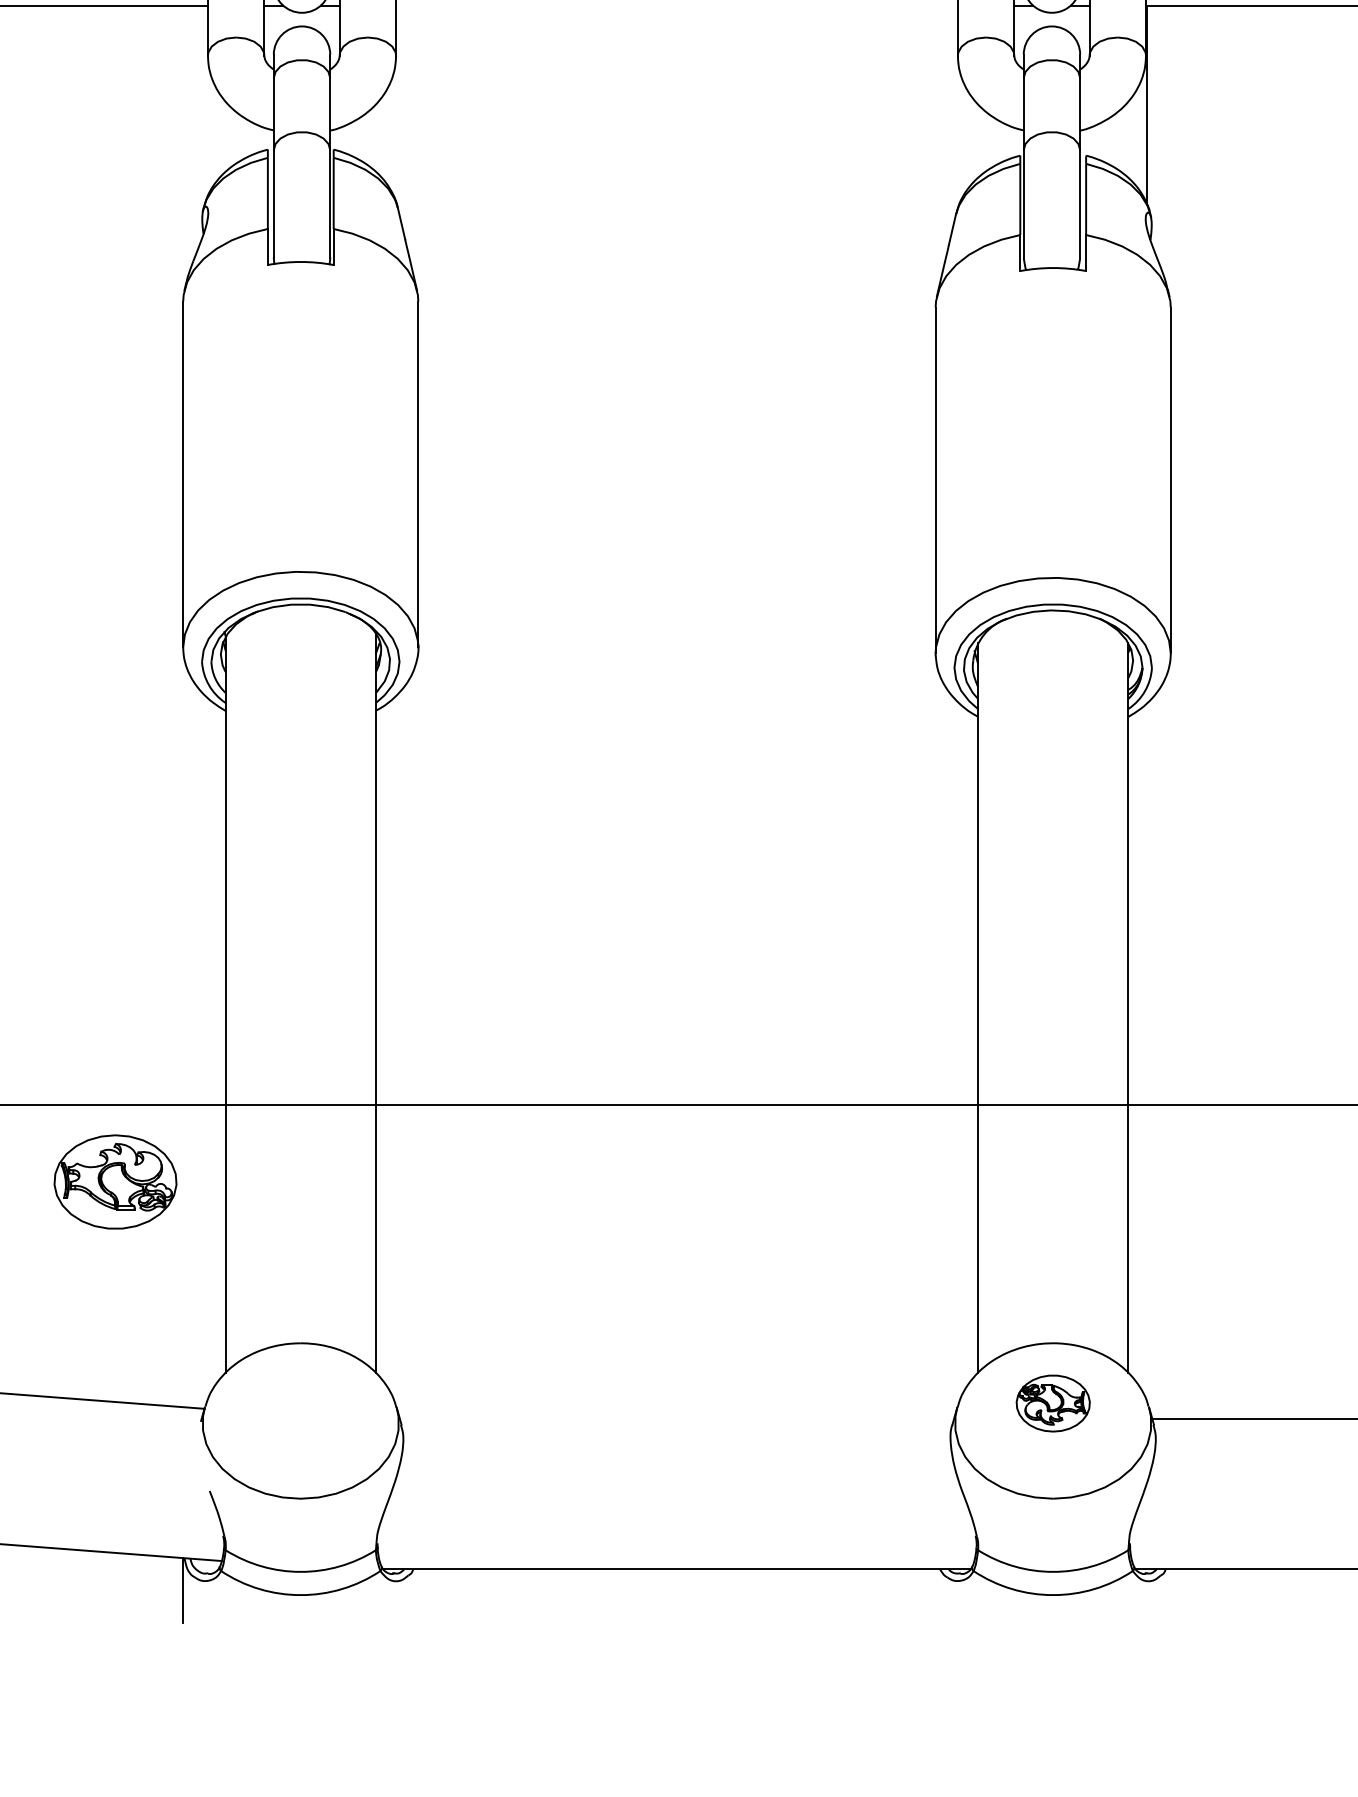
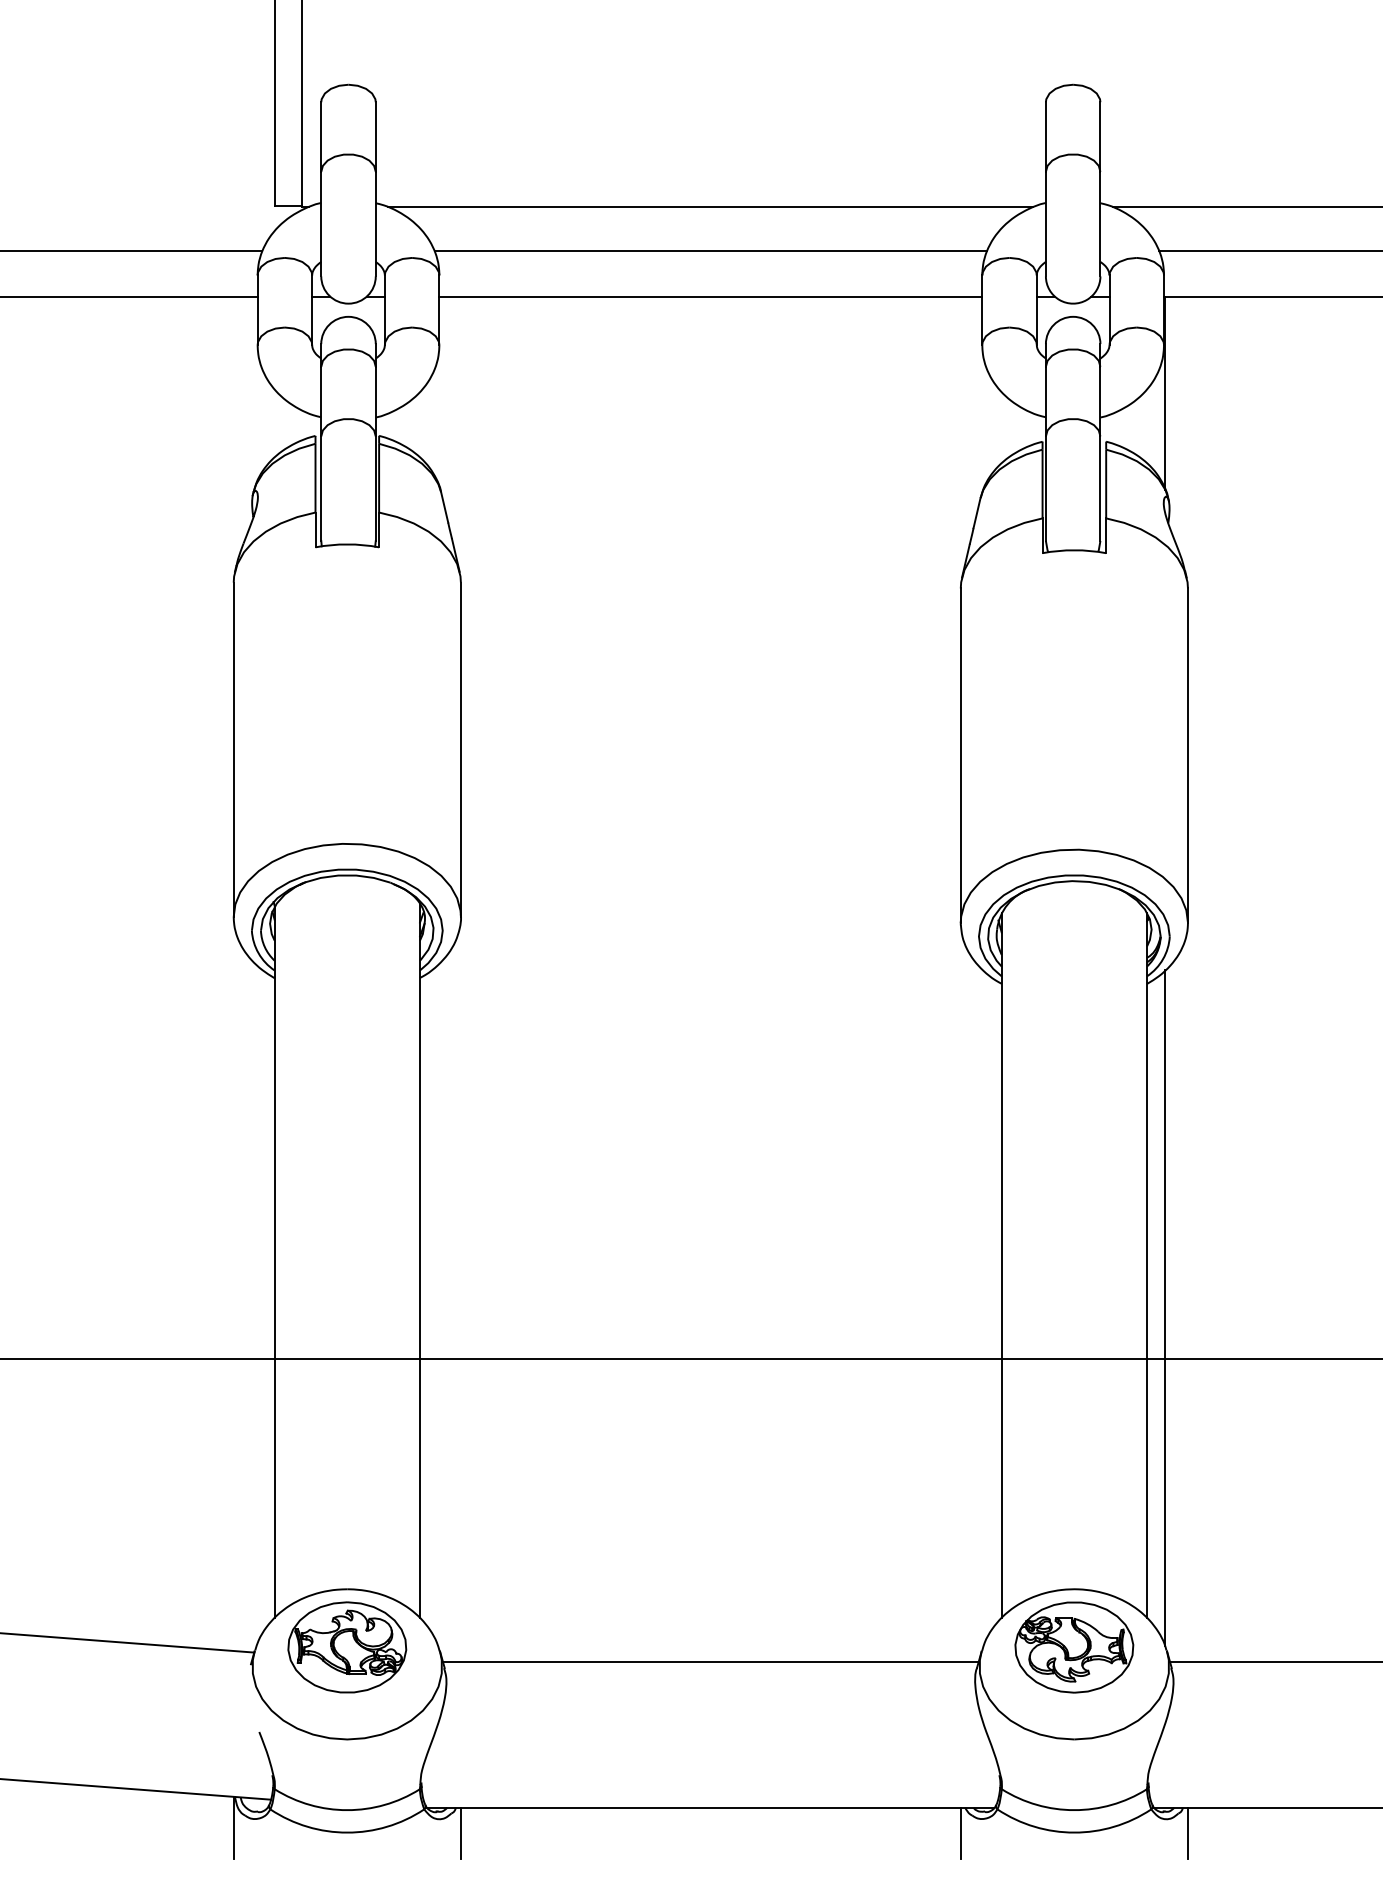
line: (676, 5) -> (710, 296), added
line: (1147, 1052) -> (1165, 1308), added
part: (115, 1182) -> (347, 1647), moved
part: (1053, 1403) -> (1074, 1647), size x1.67
line: (676, 1419) -> (710, 1662), added
line: (417, 1596) -> (460, 1833), added
line: (935, 1596) -> (960, 1833), added
line: (1170, 1596) -> (1187, 1833), added

